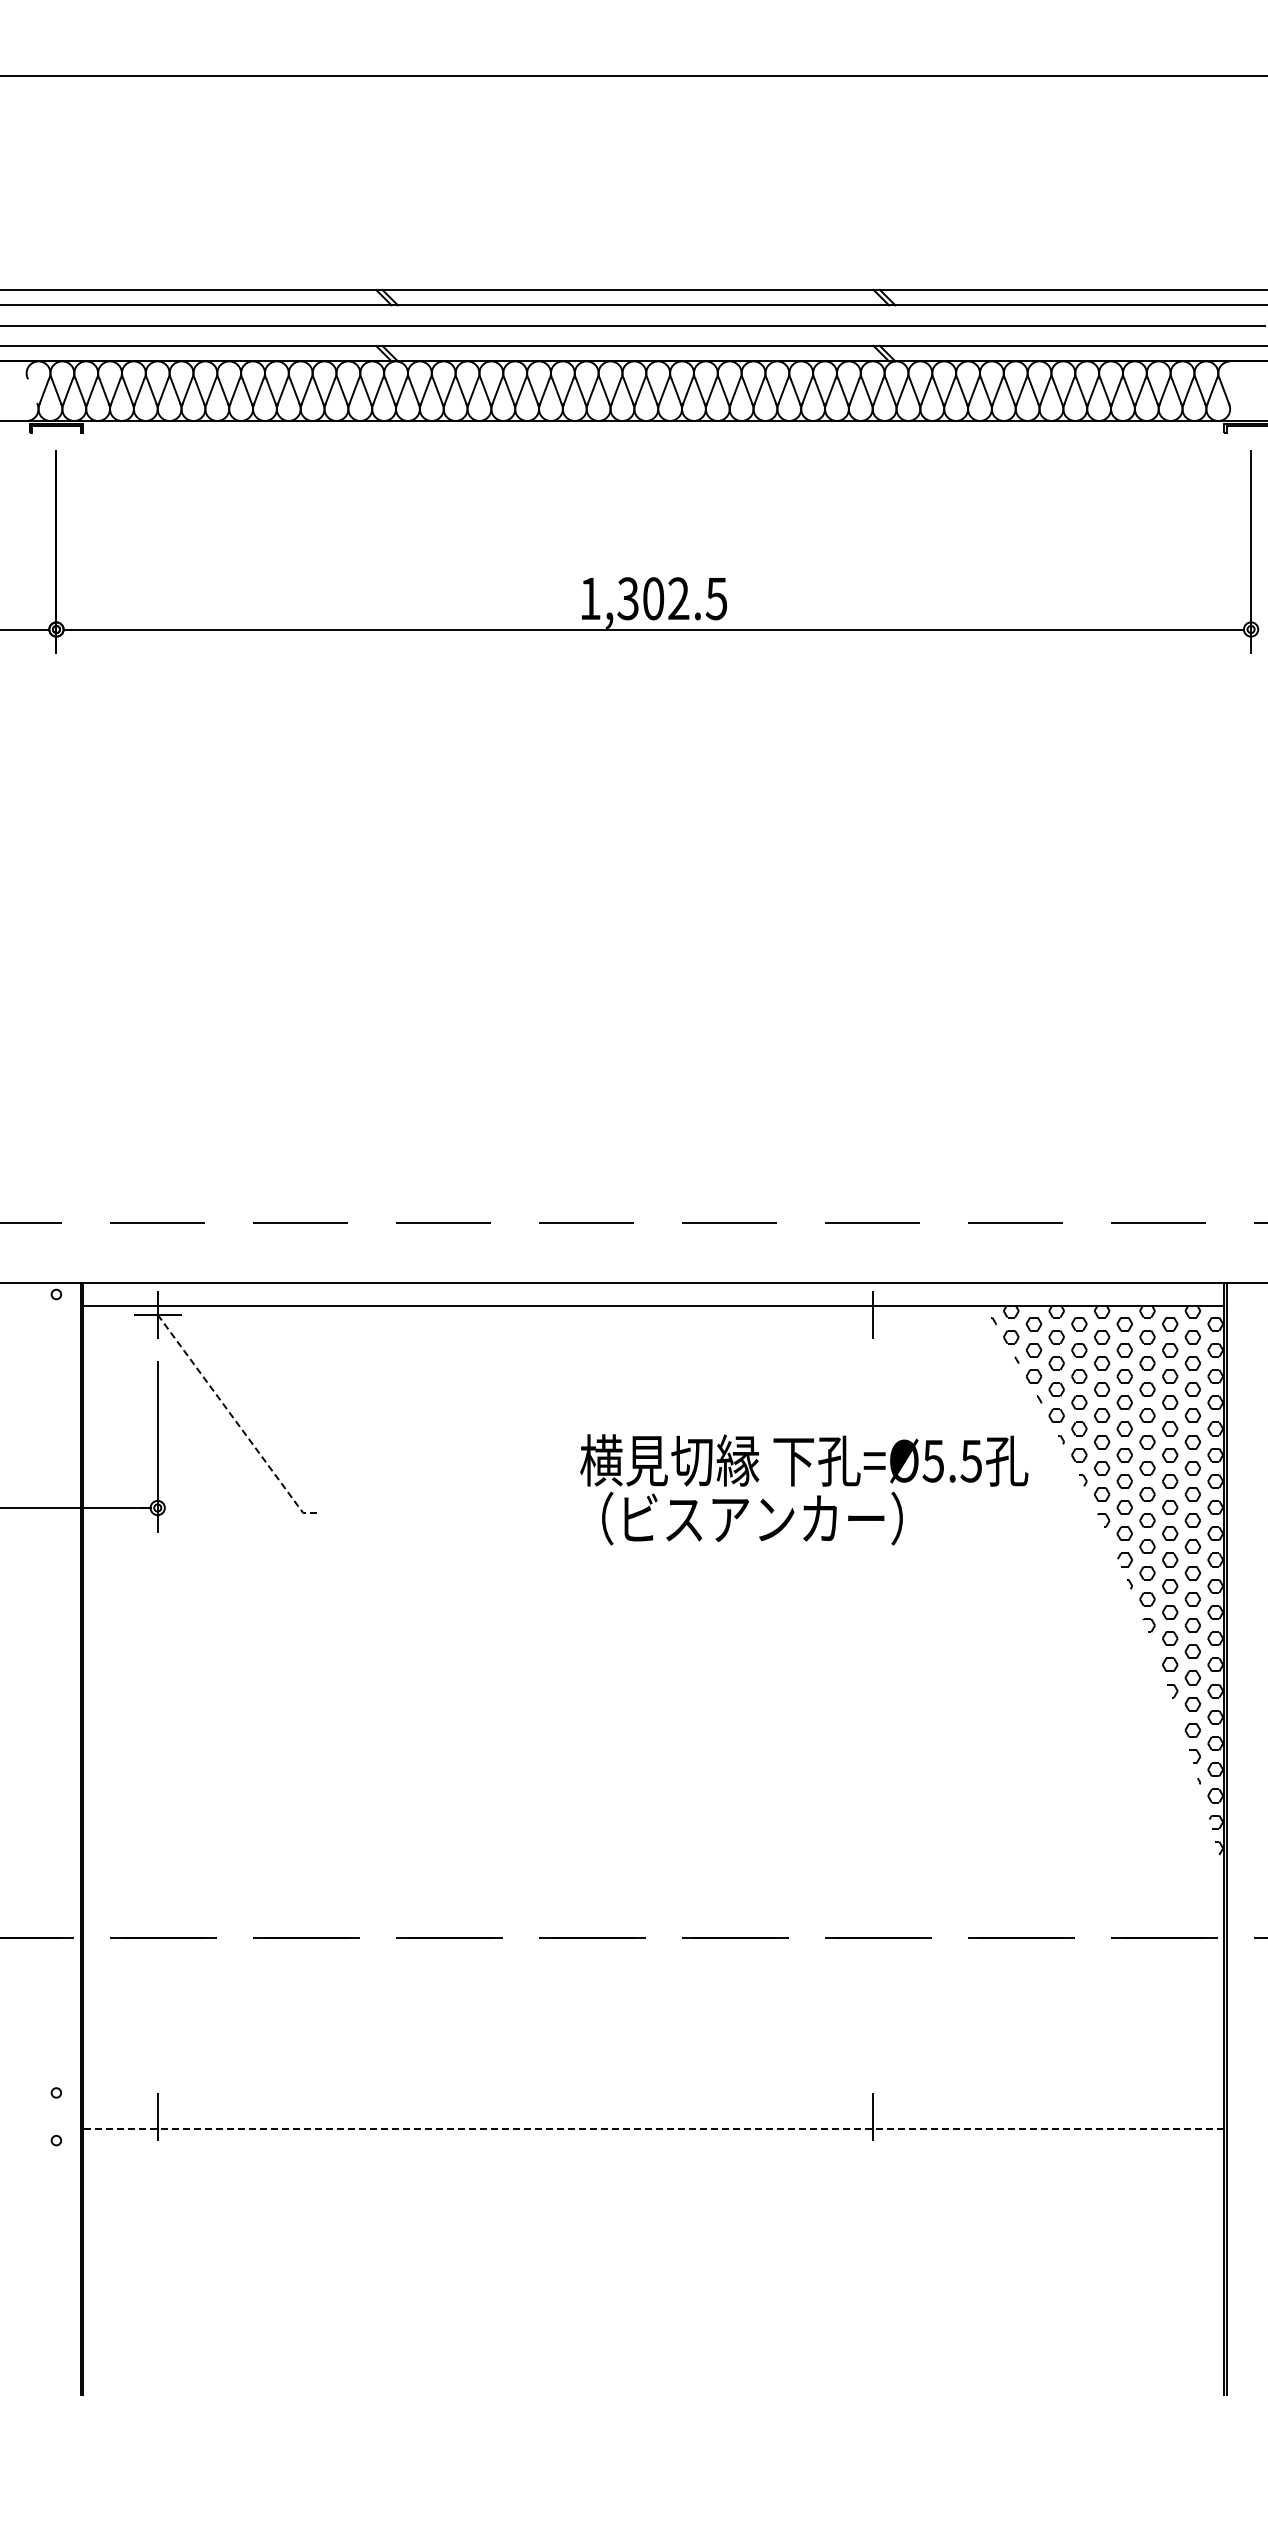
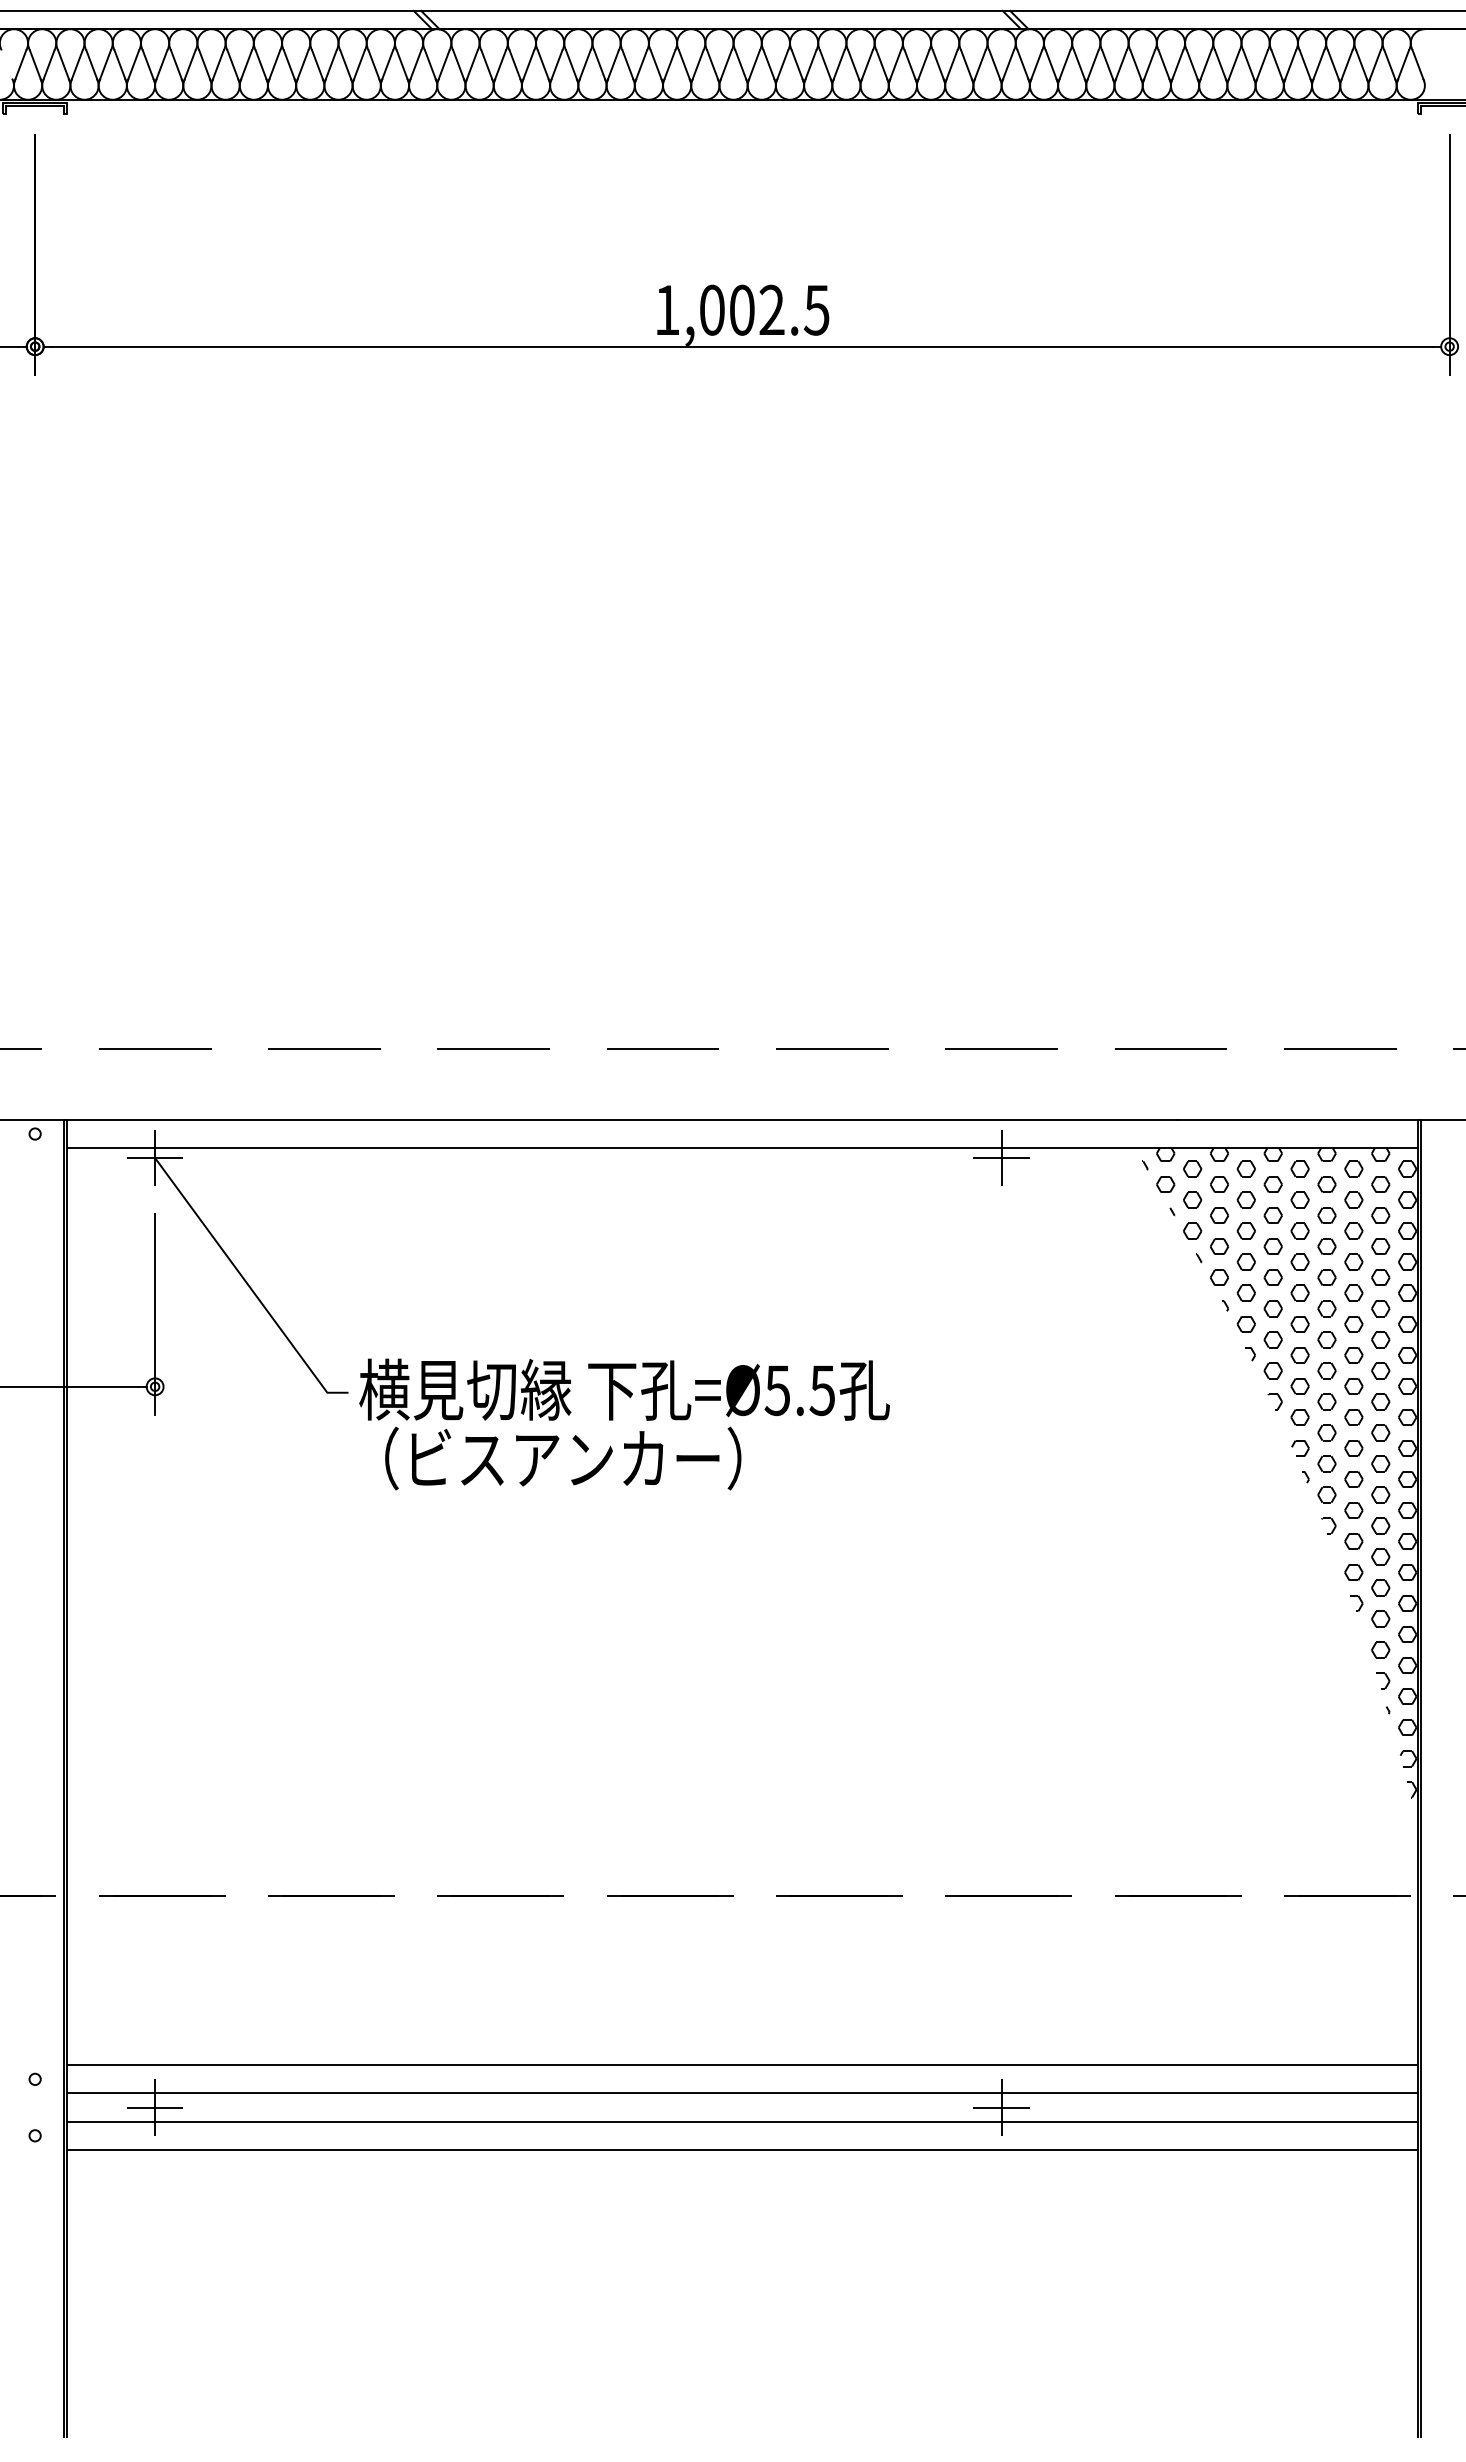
text: (627, 598) -> (711, 309), 1,302.5 -> 1,002.5
line: (872, 1314) -> (1001, 1157), added
line: (236, 1421) -> (248, 1284), dashed -> solid
text: (804, 1489) -> (624, 1424), moved
line: (653, 2081) -> (742, 2065), added
line: (653, 2104) -> (742, 2093), added
line: (157, 2116) -> (154, 2107), added
line: (872, 2116) -> (1001, 2107), added
line: (653, 2128) -> (742, 2121), dashed -> solid
line: (653, 2152) -> (742, 2149), added

